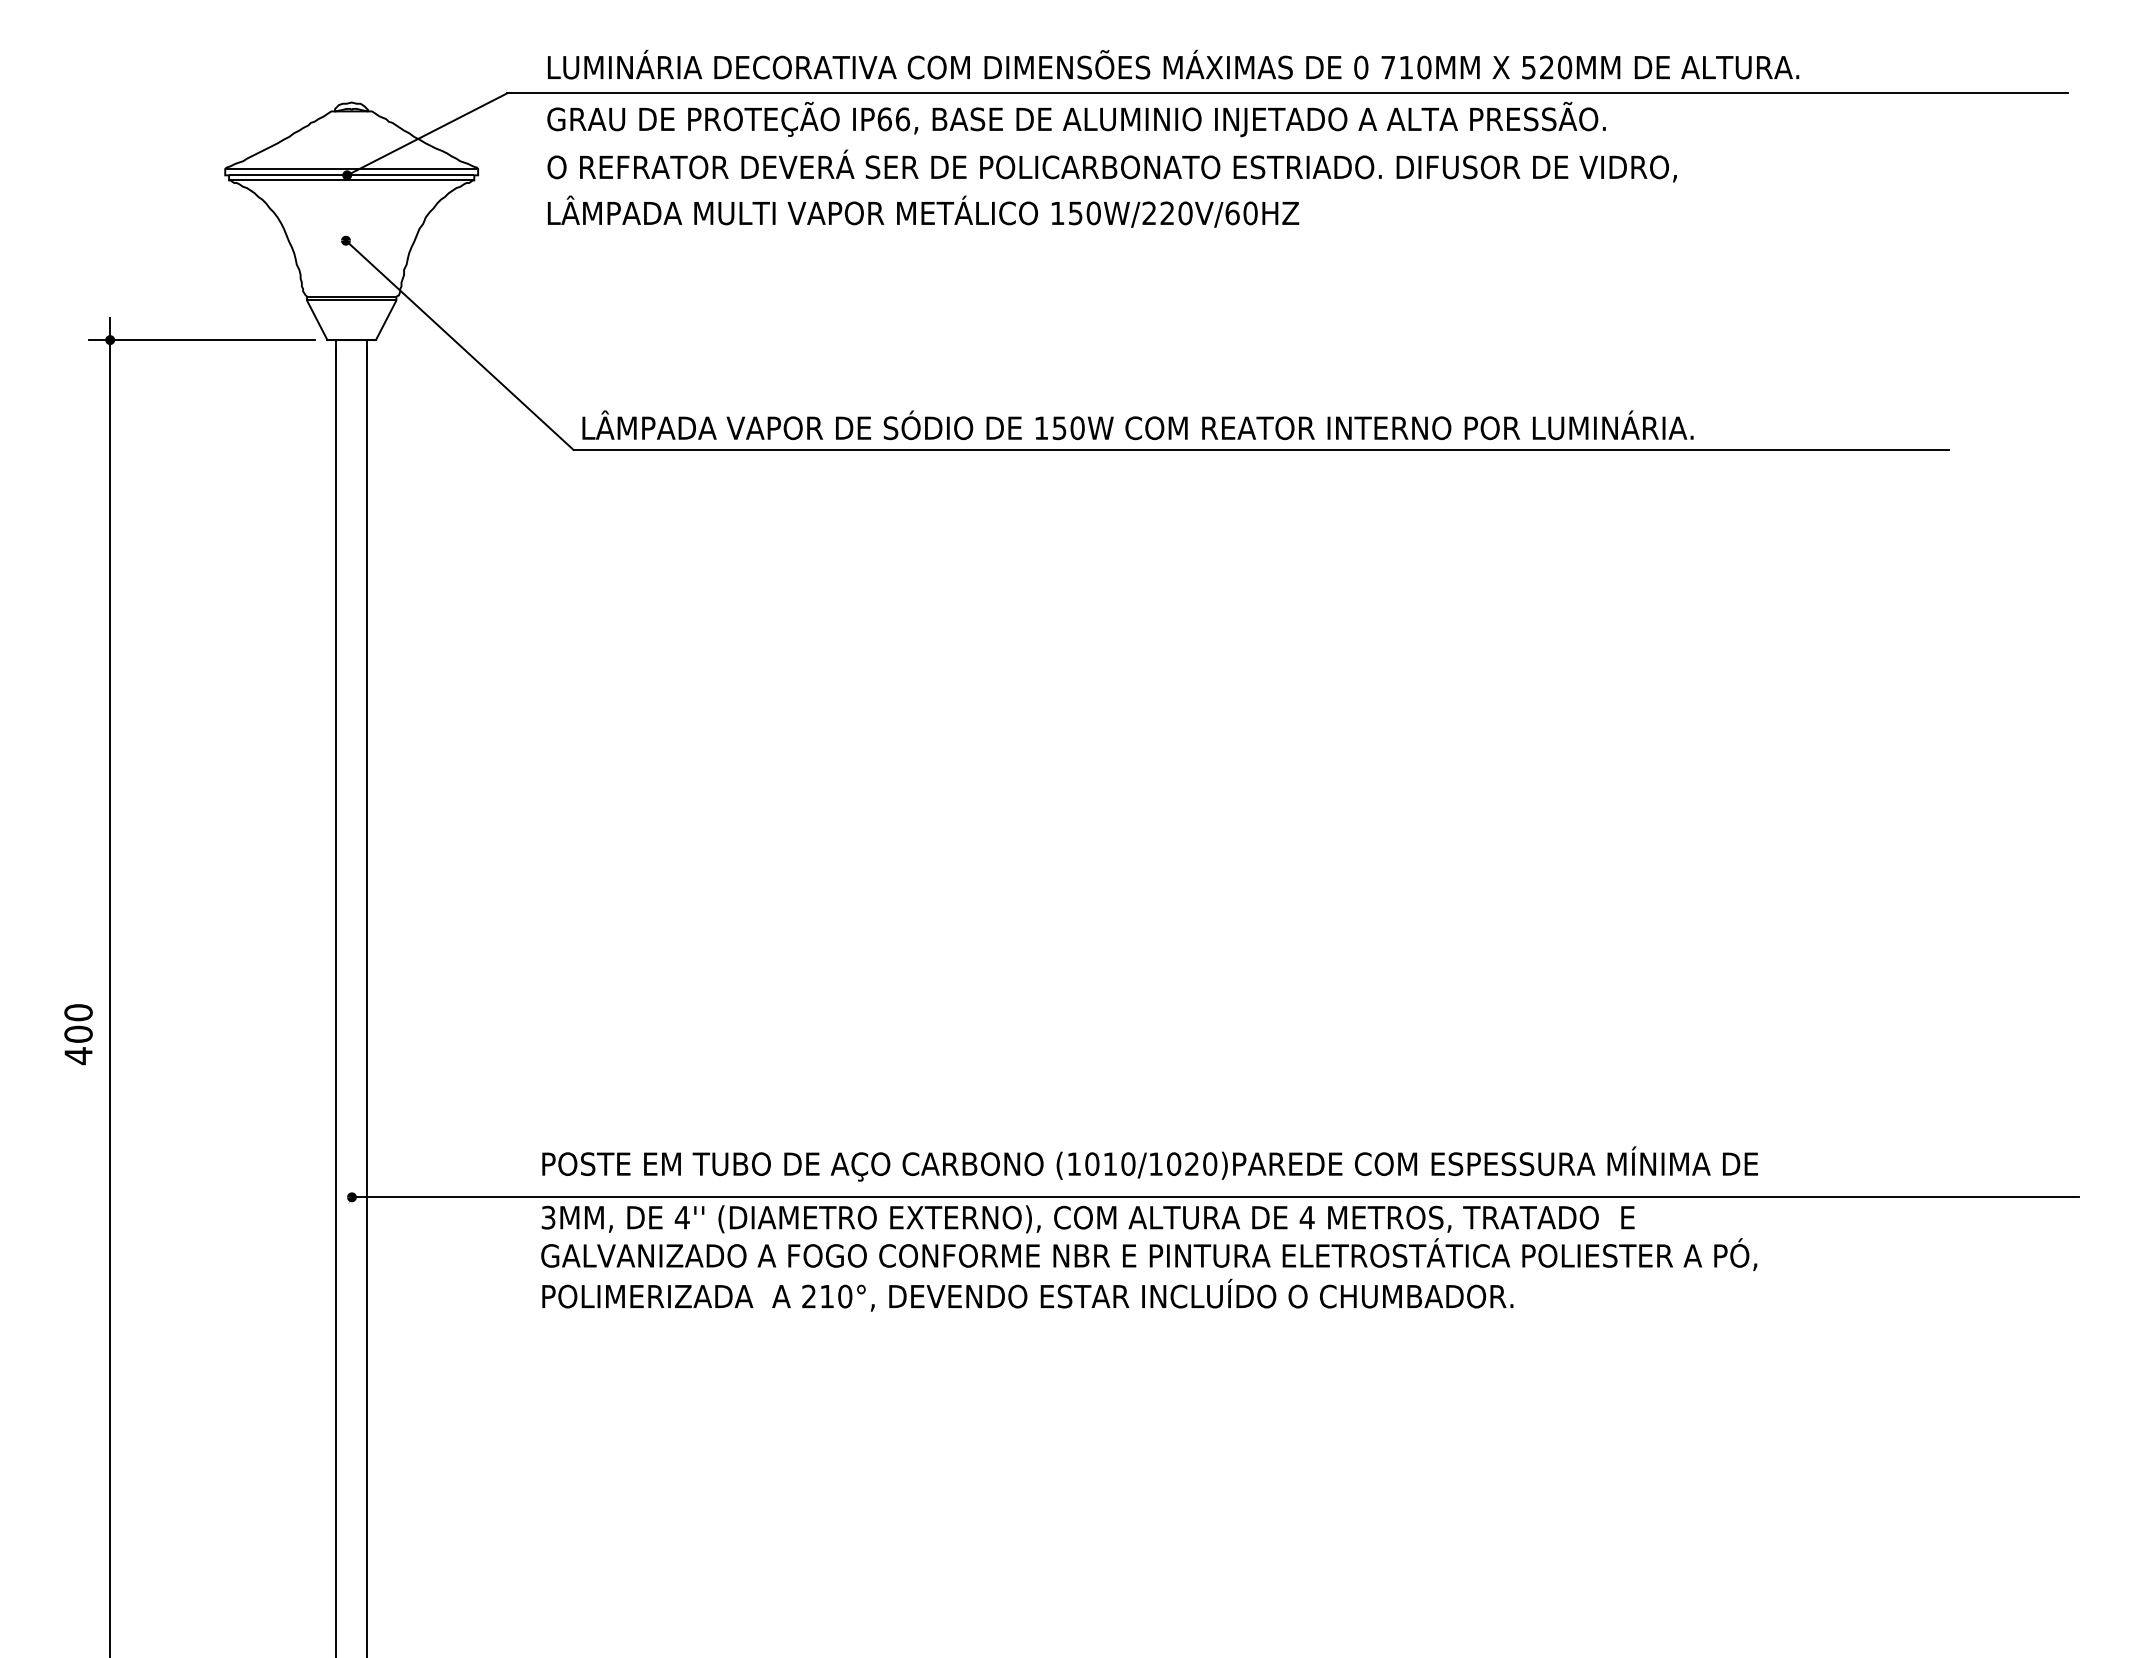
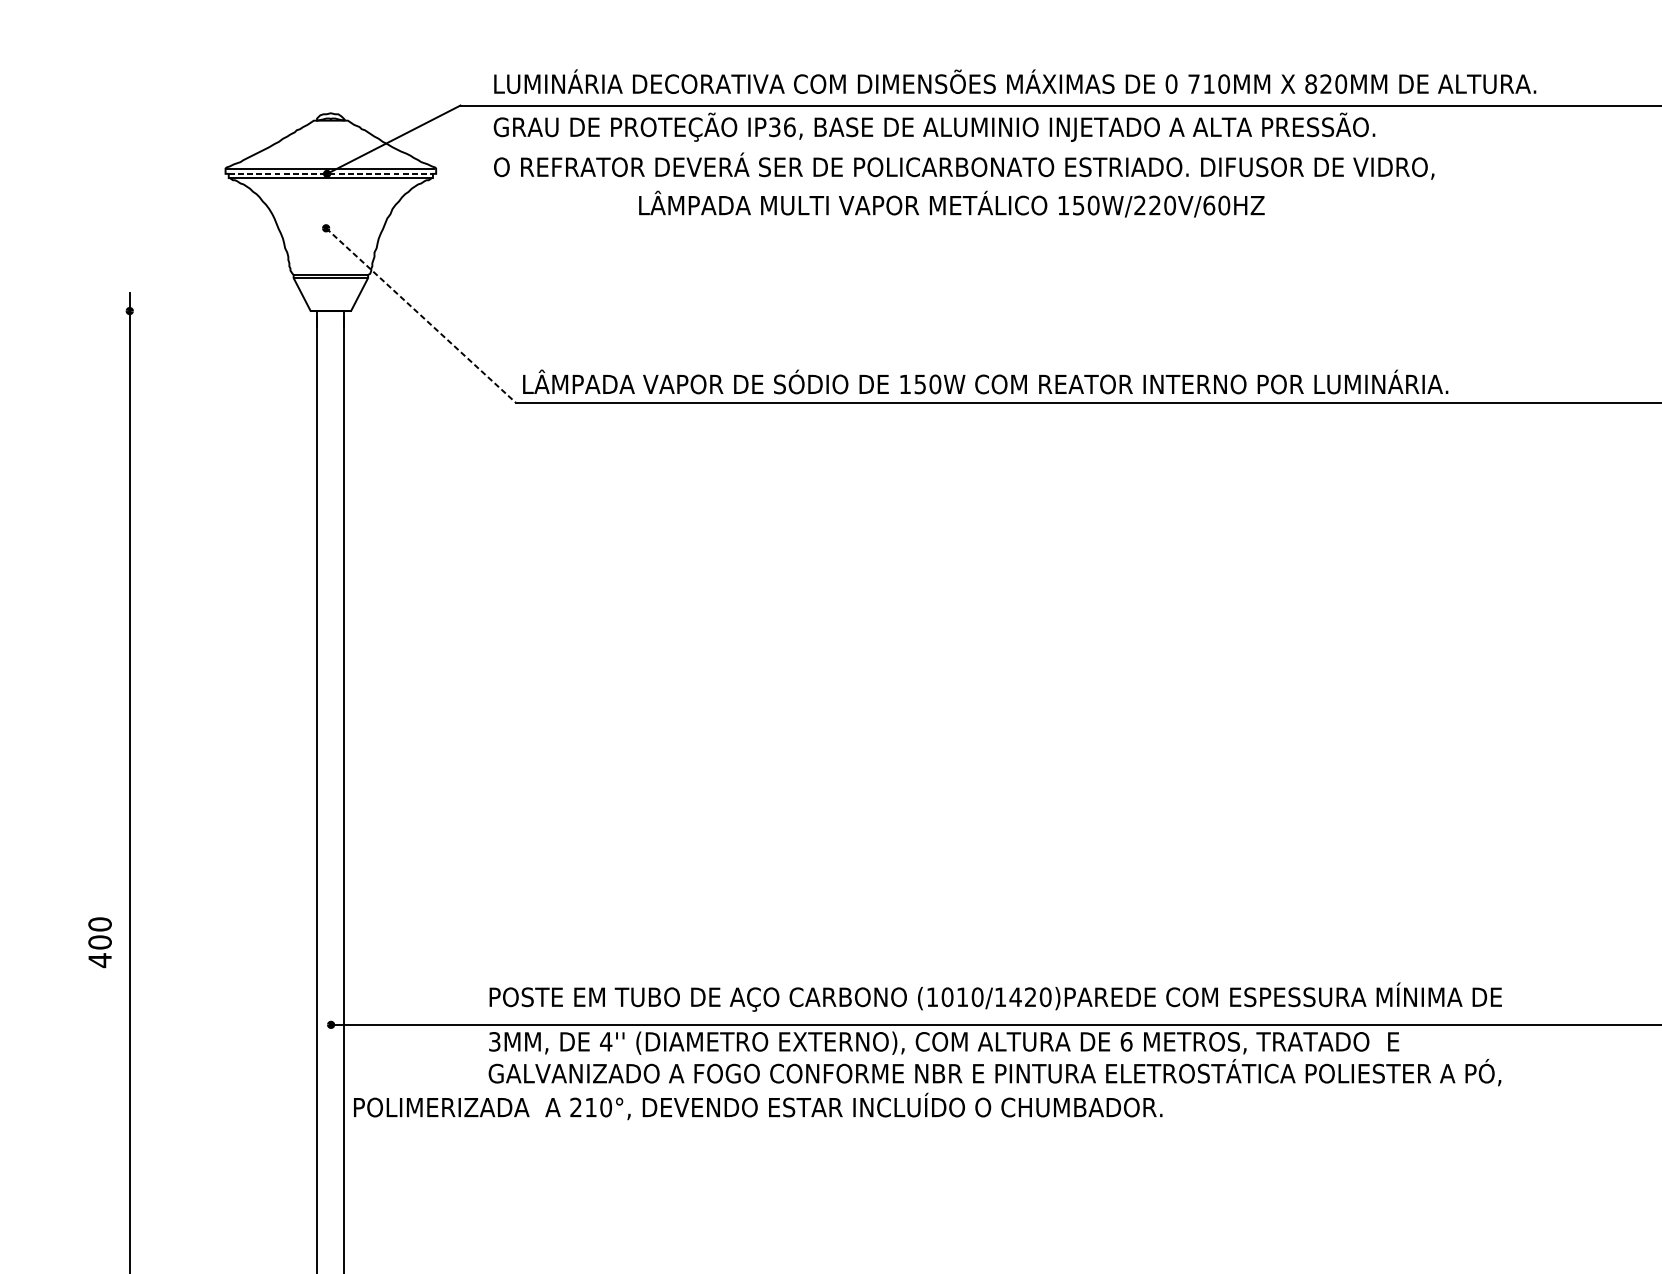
text: (1528, 67) -> (1310, 84), 520MM -> 820MM
text: (884, 119) -> (774, 127), IP66, -> IP36,
line: (351, 175) -> (330, 174), solid -> dashed
text: (923, 211) -> (951, 203), moved
line: (201, 340) -> (205, 311), removed
line: (459, 345) -> (420, 315), solid -> dashed
text: (78, 1034) -> (100, 942), moved
text: (1173, 1163) -> (1015, 996), (1010/1020)PAREDE -> (1010/1420)PAREDE
text: (1306, 1217) -> (1125, 1041), 4 -> 6
text: (1027, 1294) -> (757, 1105), moved

